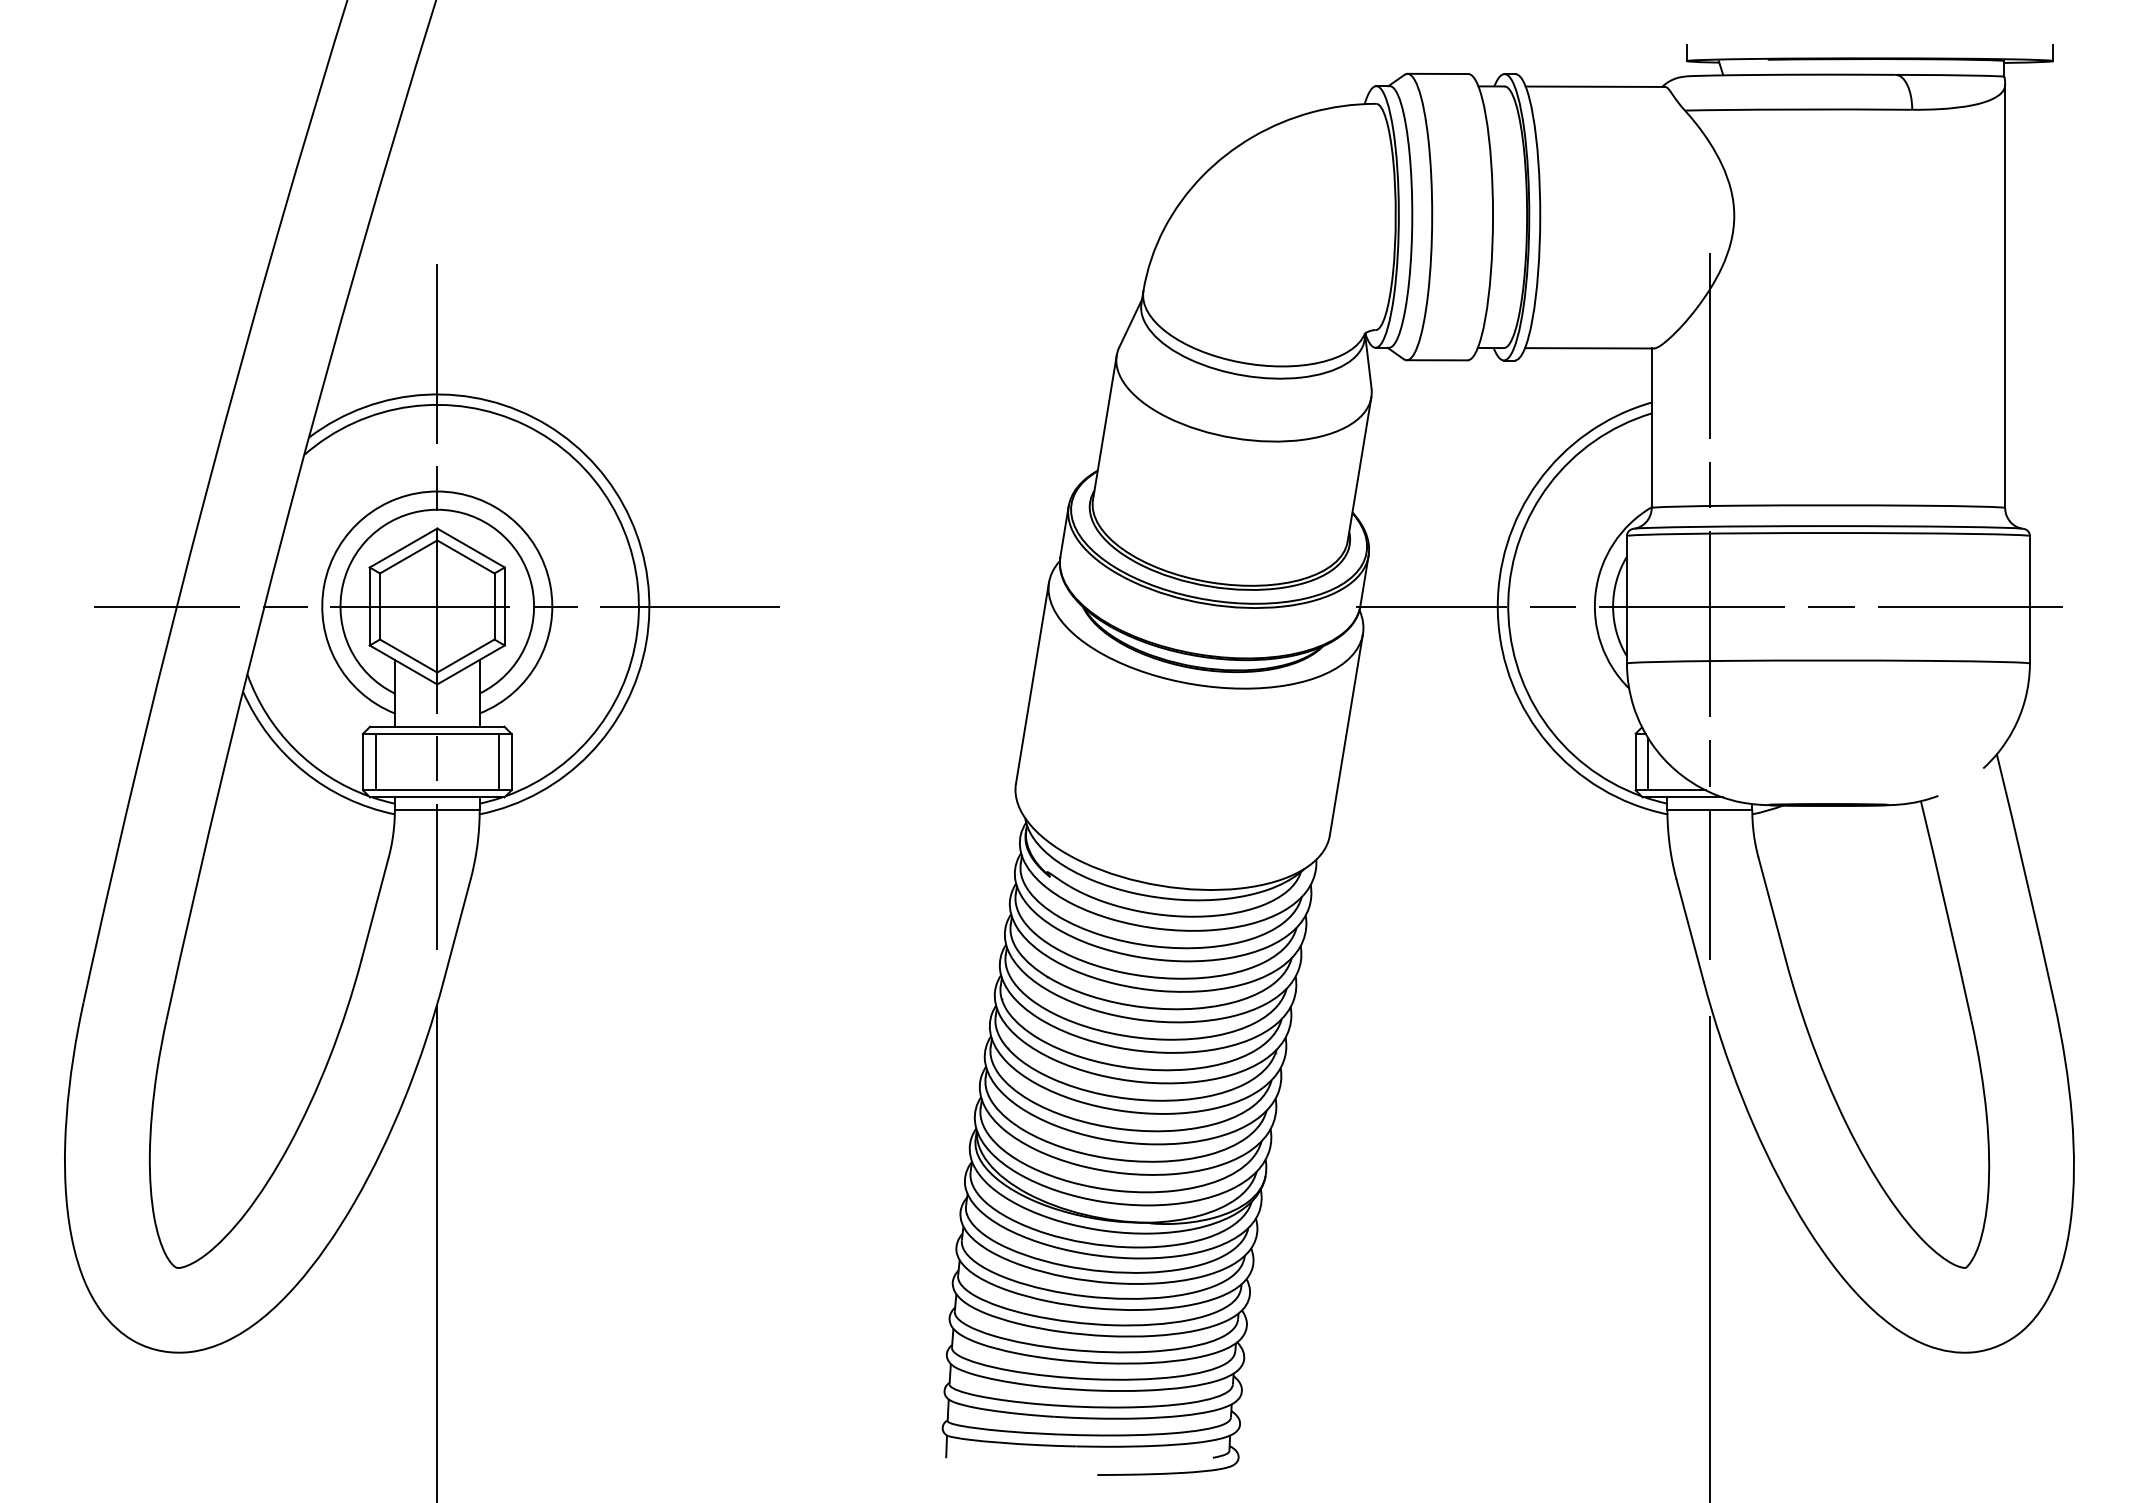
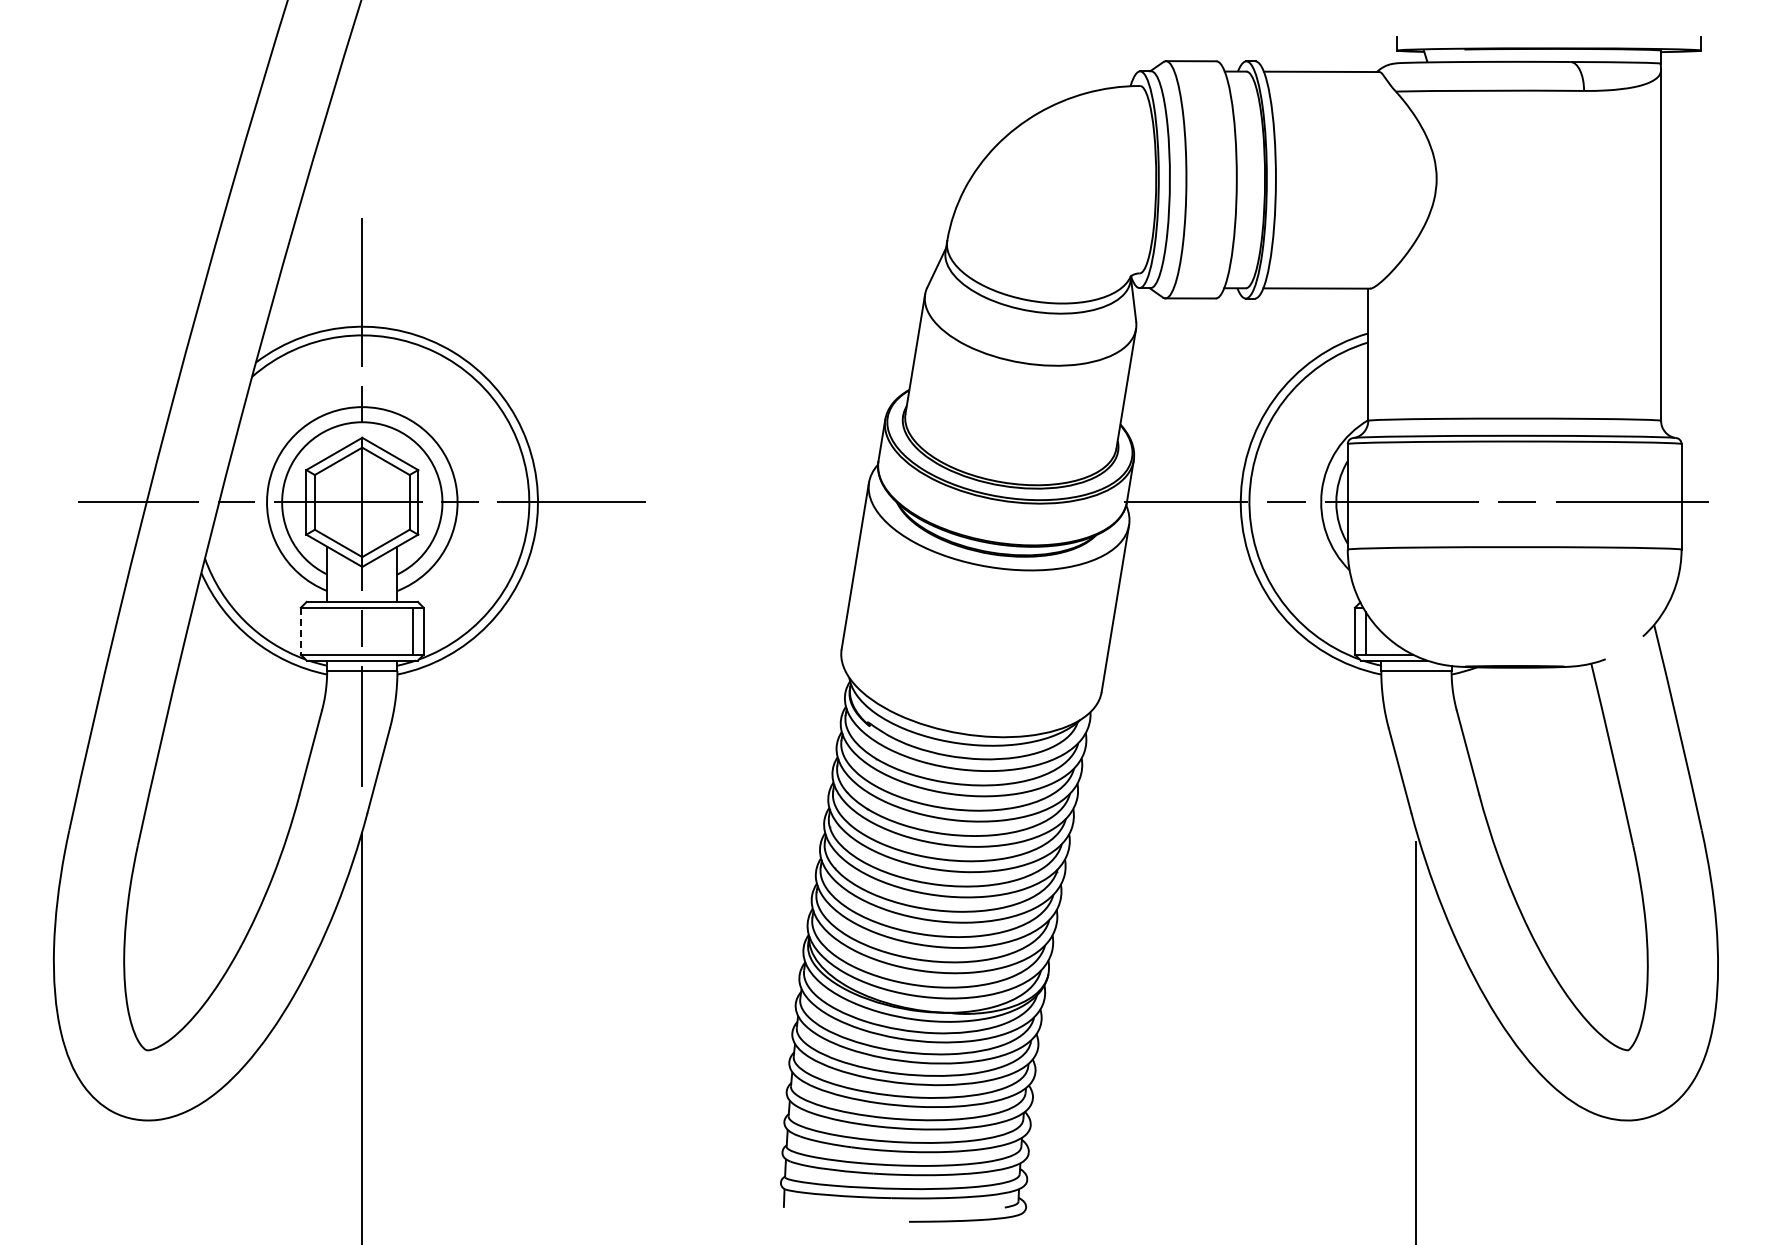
line: (1709, 606) -> (1416, 502), removed
line: (375, 761) -> (311, 630), removed
line: (362, 762) -> (300, 631), solid -> dashed

